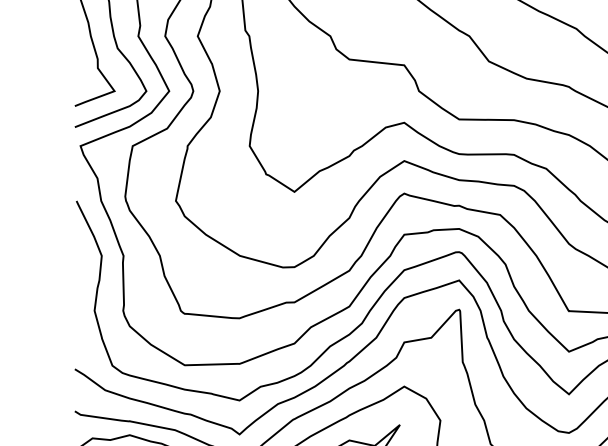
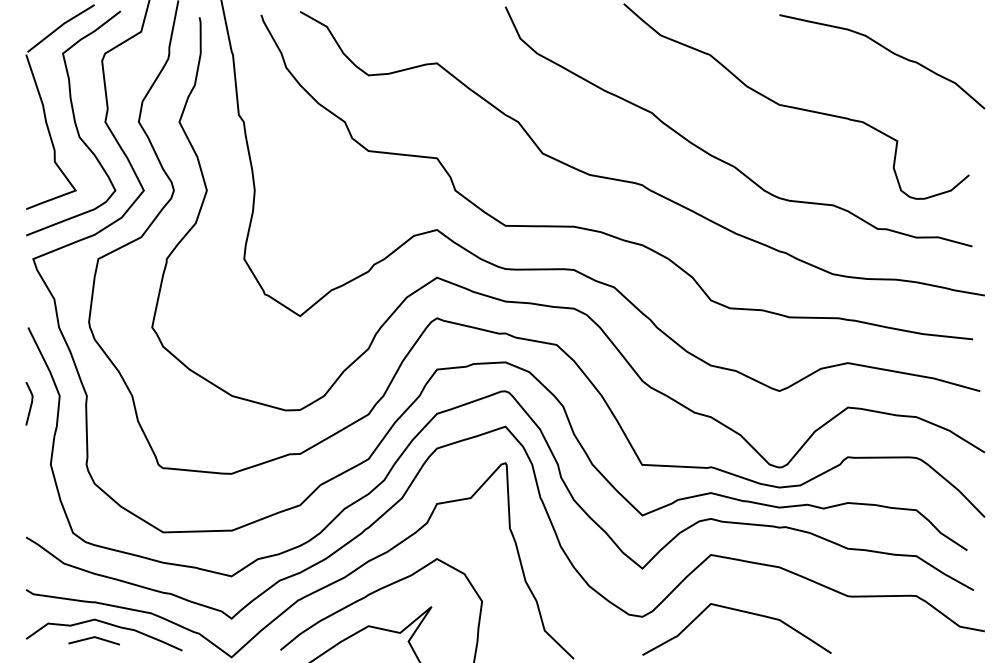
line: (78, 261) -> (30, 403), added

